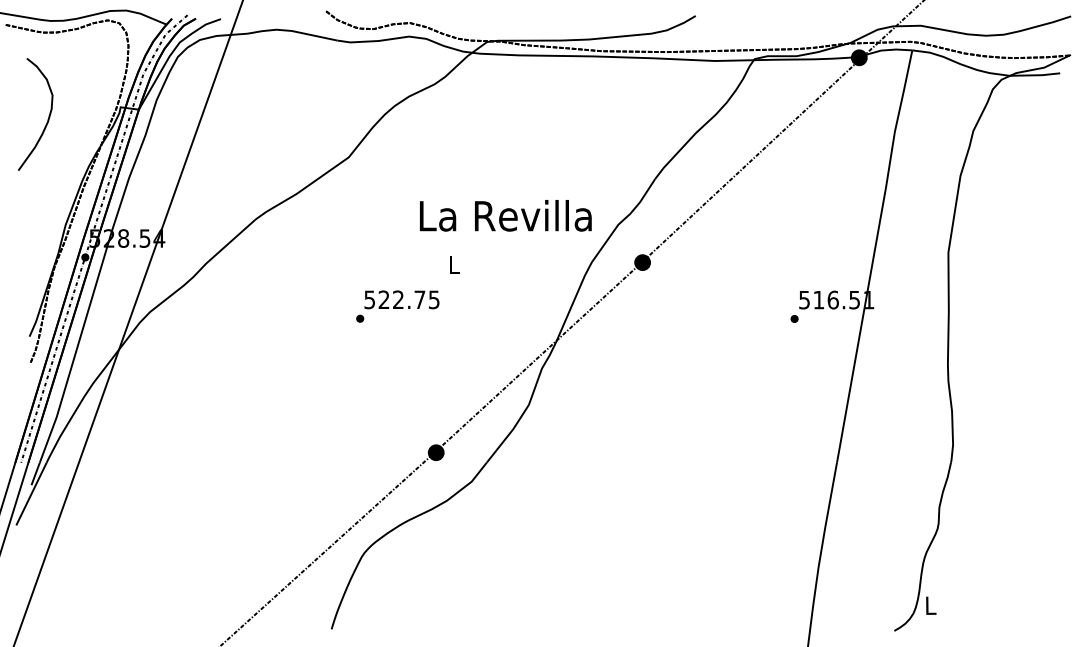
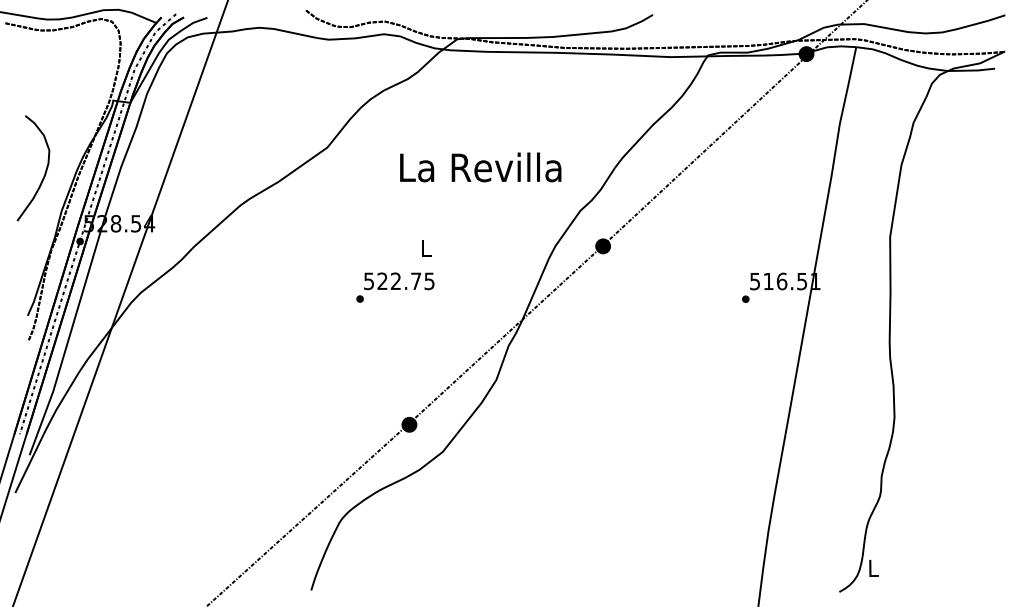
curve: (47, 118) -> (44, 172), moved
text: (505, 215) -> (480, 167), moved
text: (397, 306) -> (395, 287), moved

